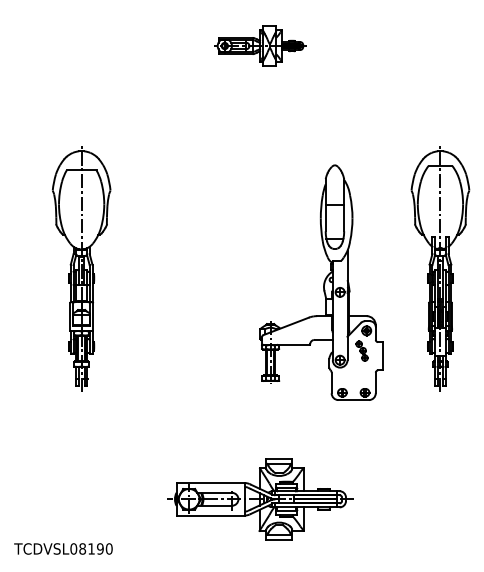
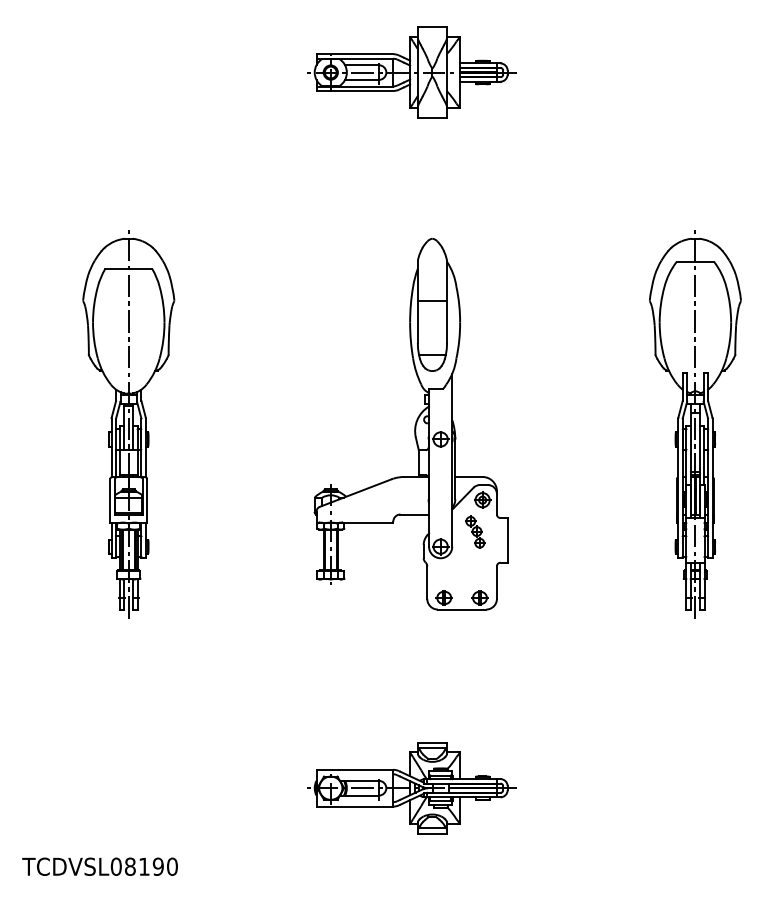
part: (260, 45) -> (411, 71), size x1.43
part: (321, 282) -> (411, 423), moved
part: (260, 498) -> (411, 787), size x0.71

